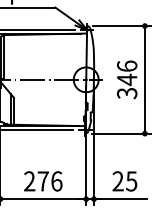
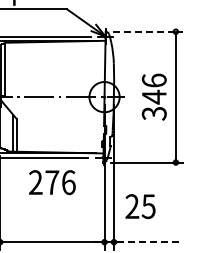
line: (122, 25) -> (148, 31), solid -> dashed
text: (43, 181) -> (52, 182), moved
text: (124, 181) -> (140, 206), moved
line: (119, 199) -> (145, 242), solid -> dashed

